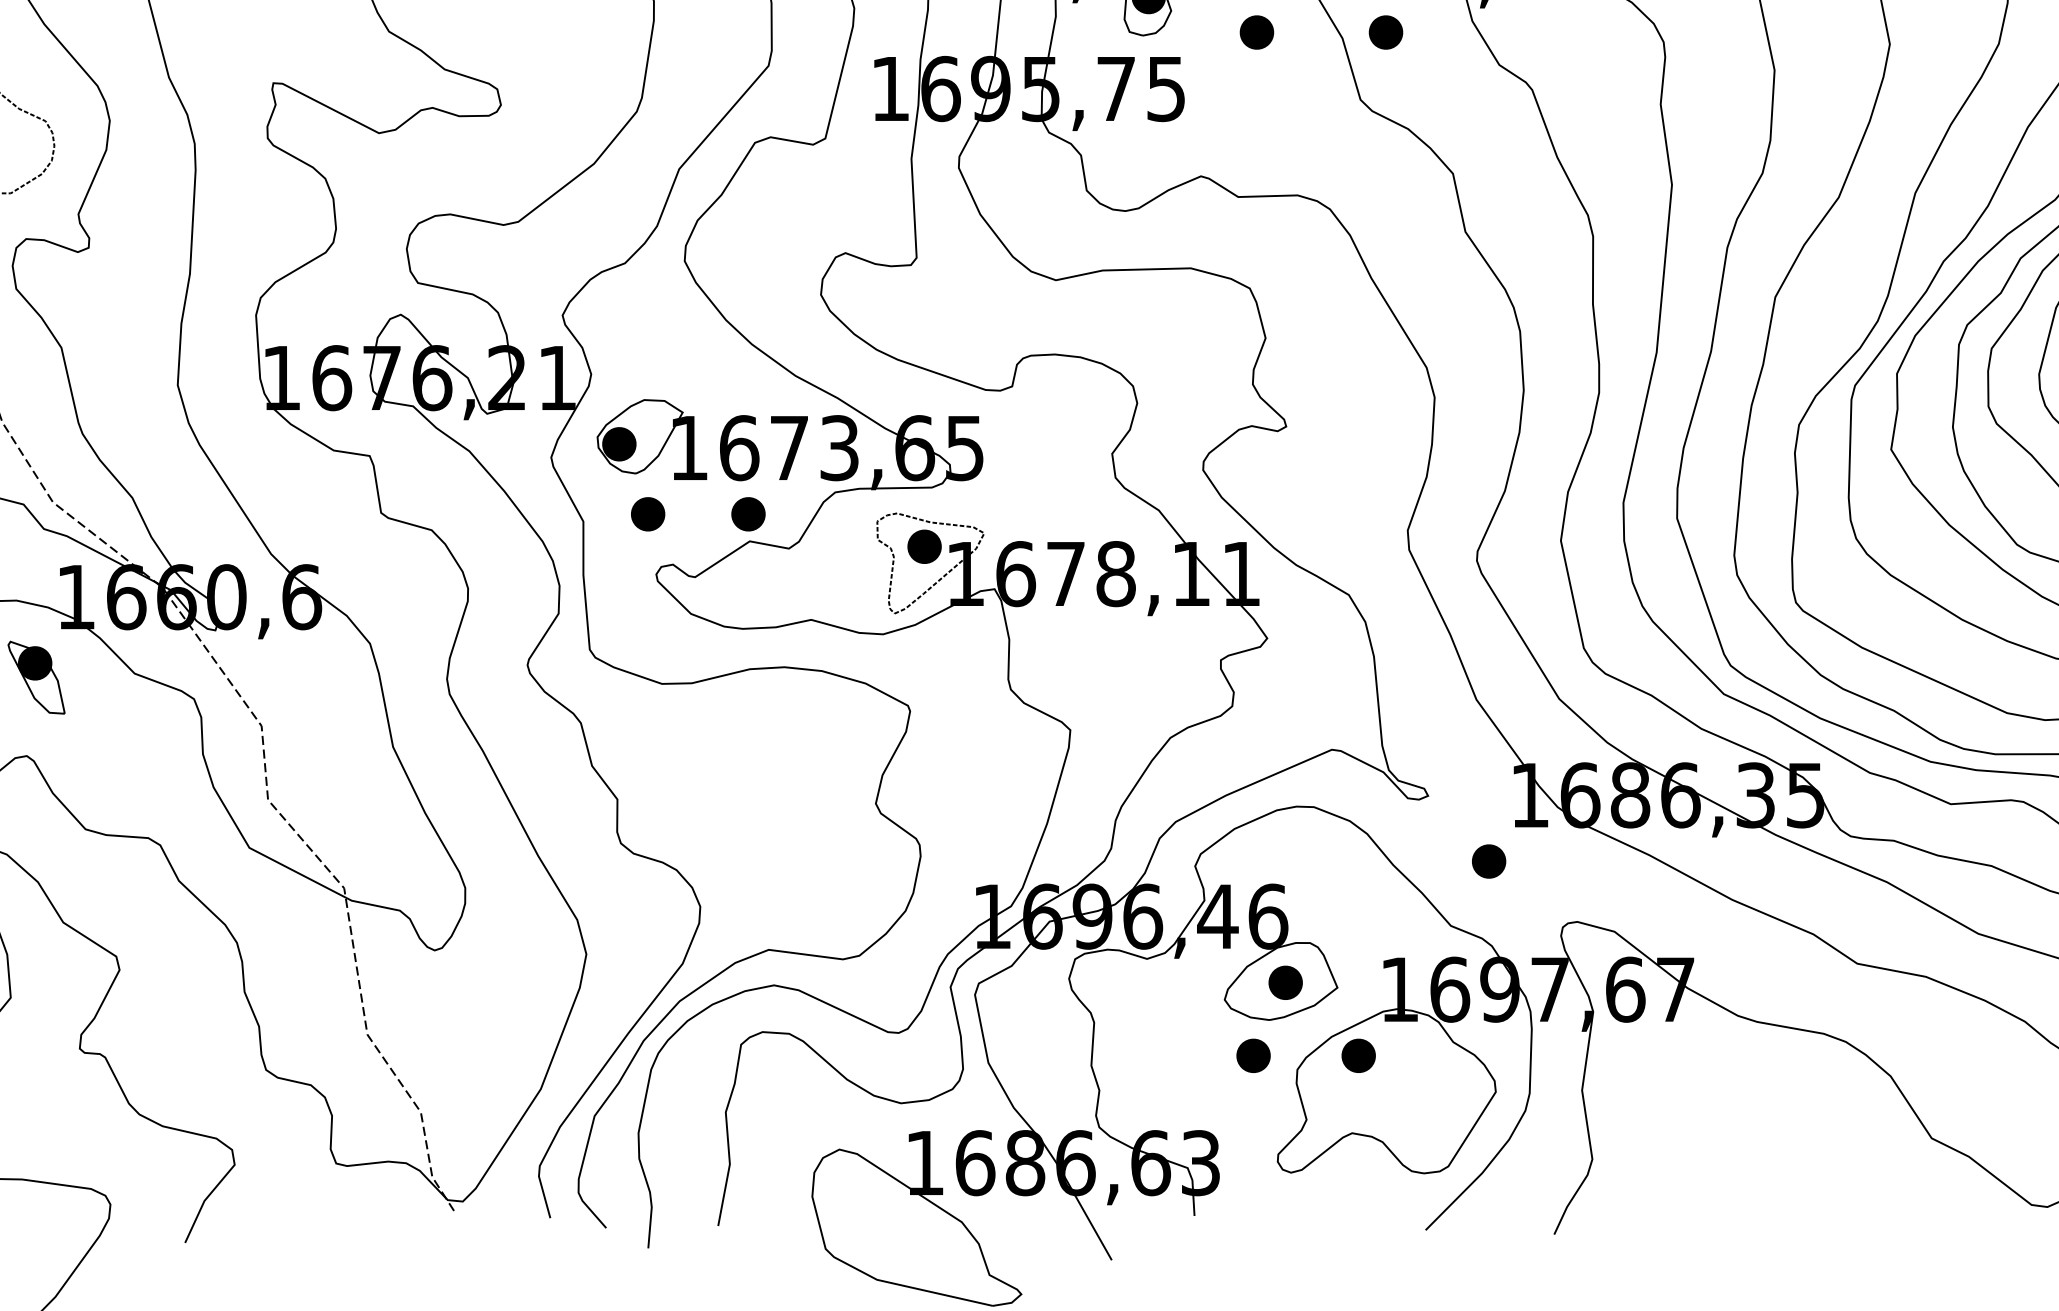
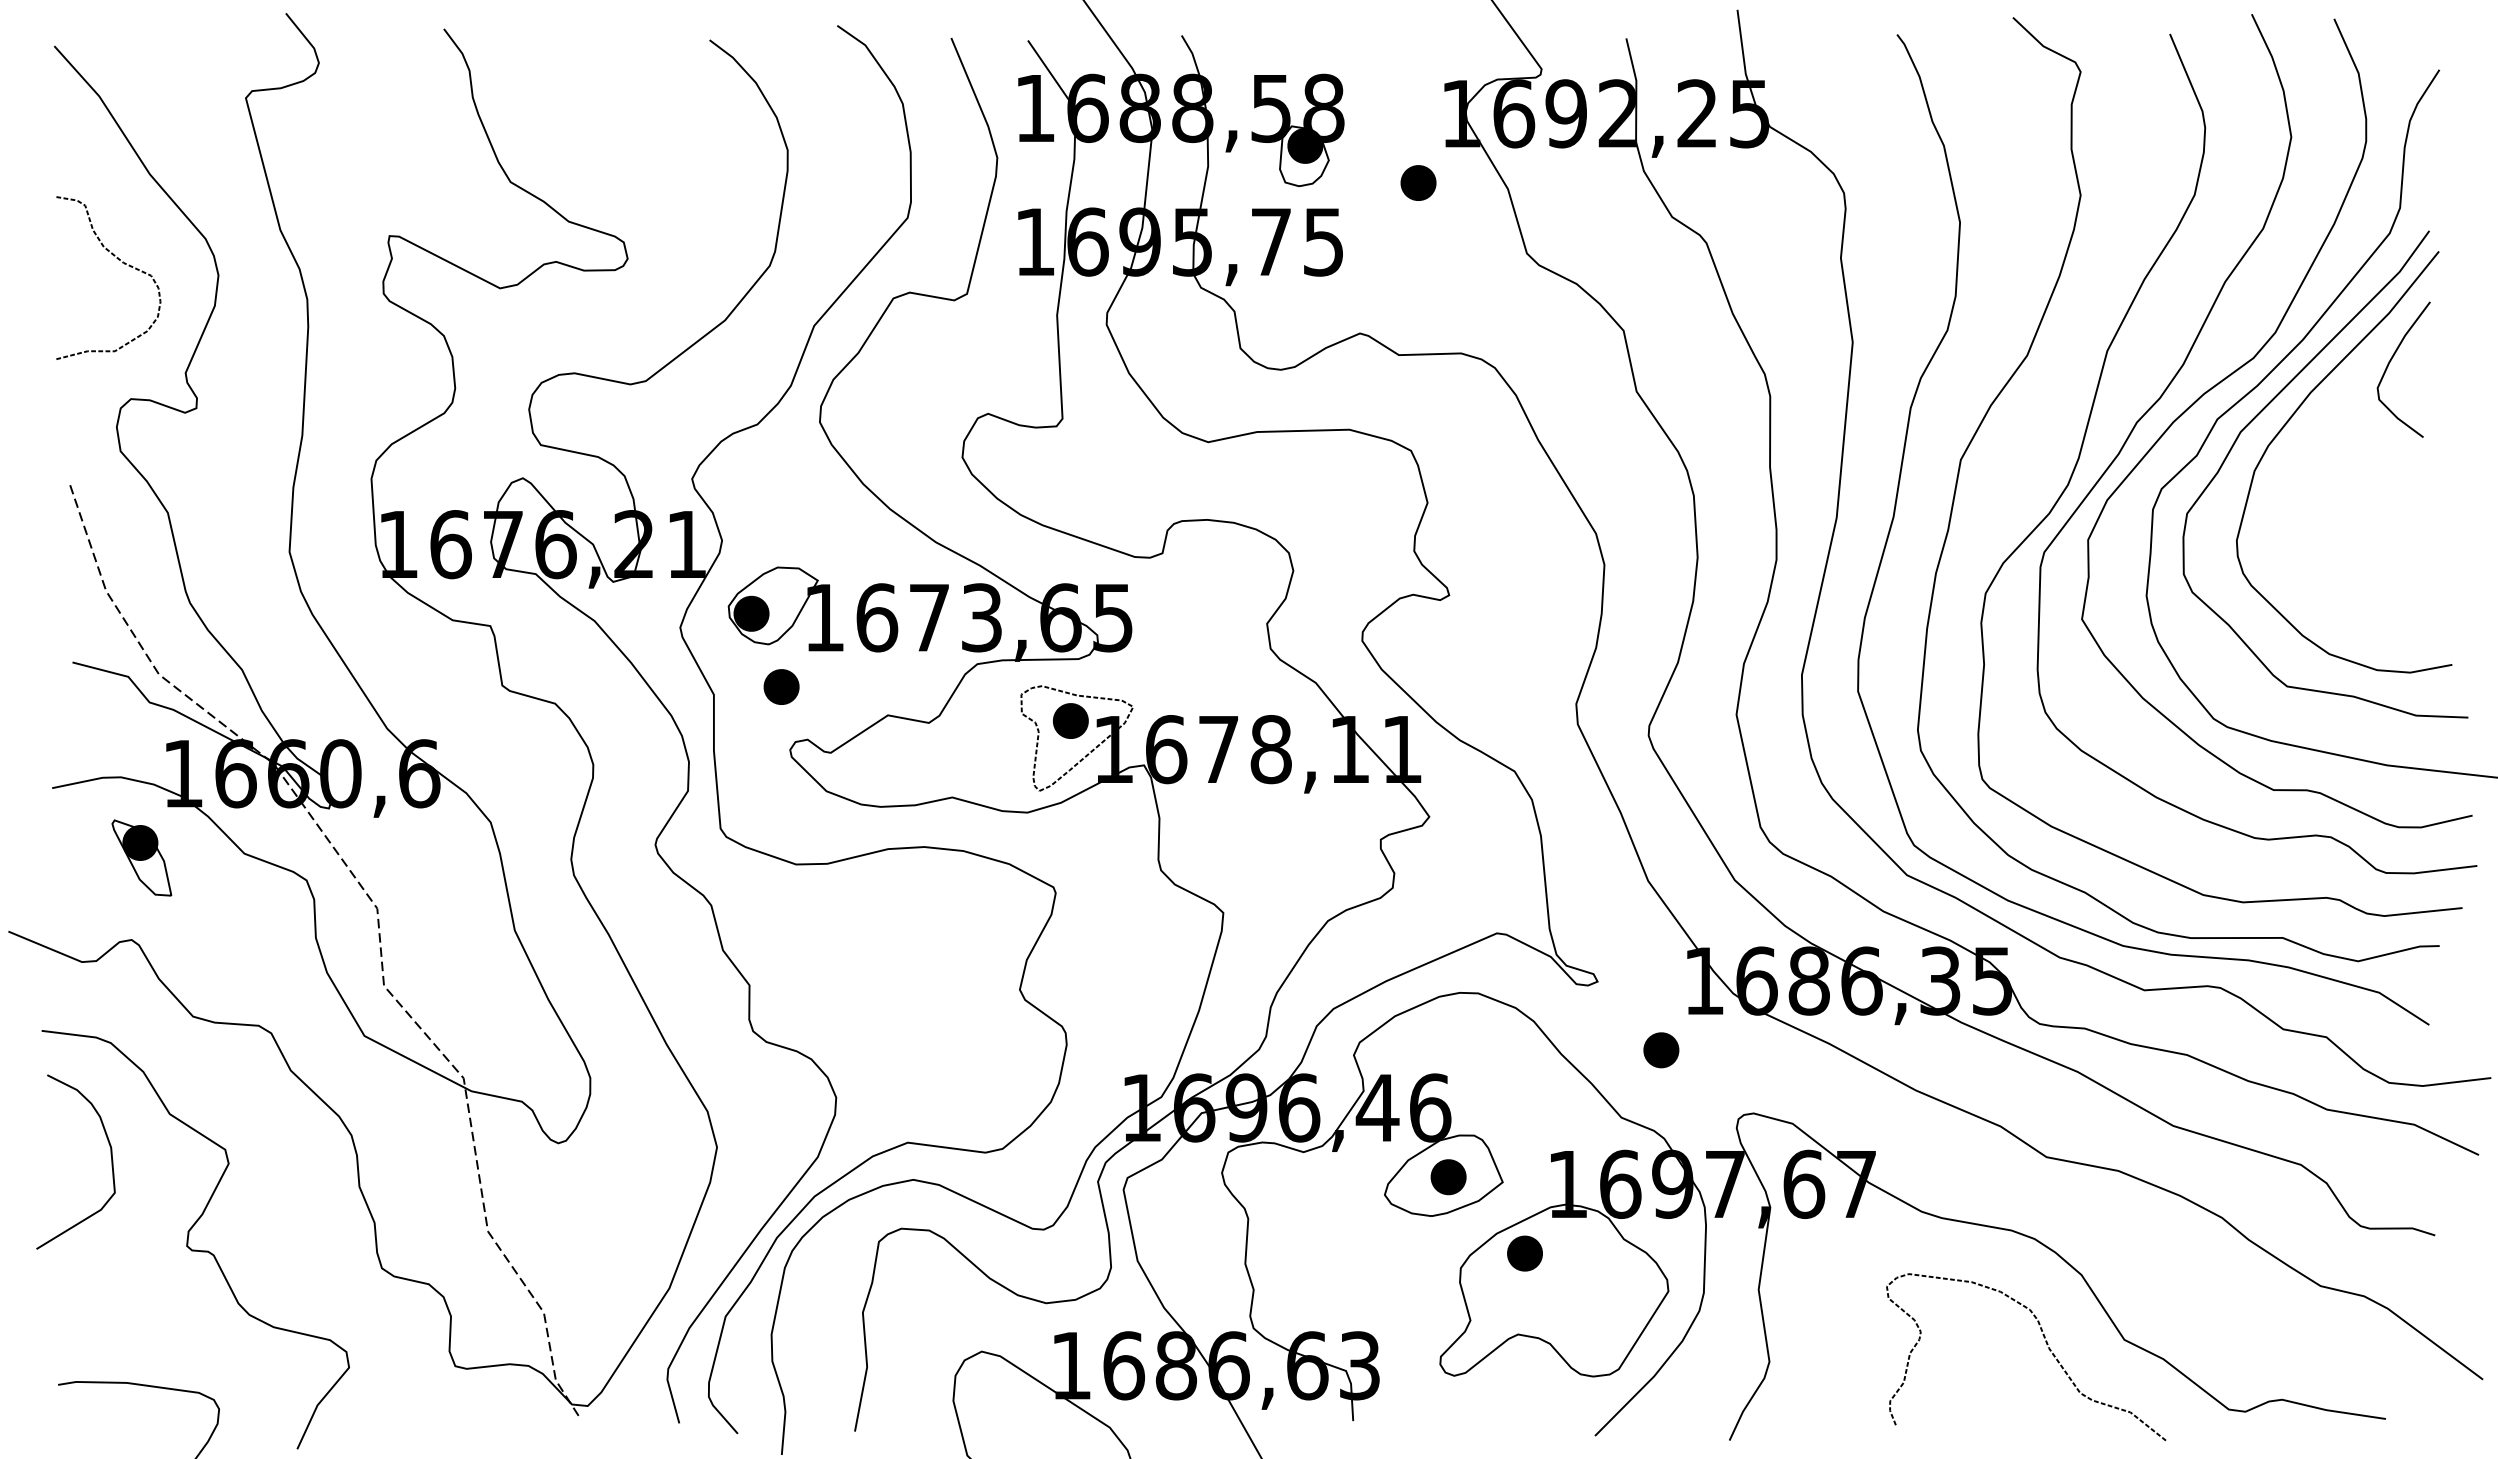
part: (1385, 32) -> (1553, 182), removed
part: (748, 513) -> (886, 686), removed
part: (1253, 1055) -> (1414, 1253), removed
curve: (1859, 1147) -> (2048, 1349), added

